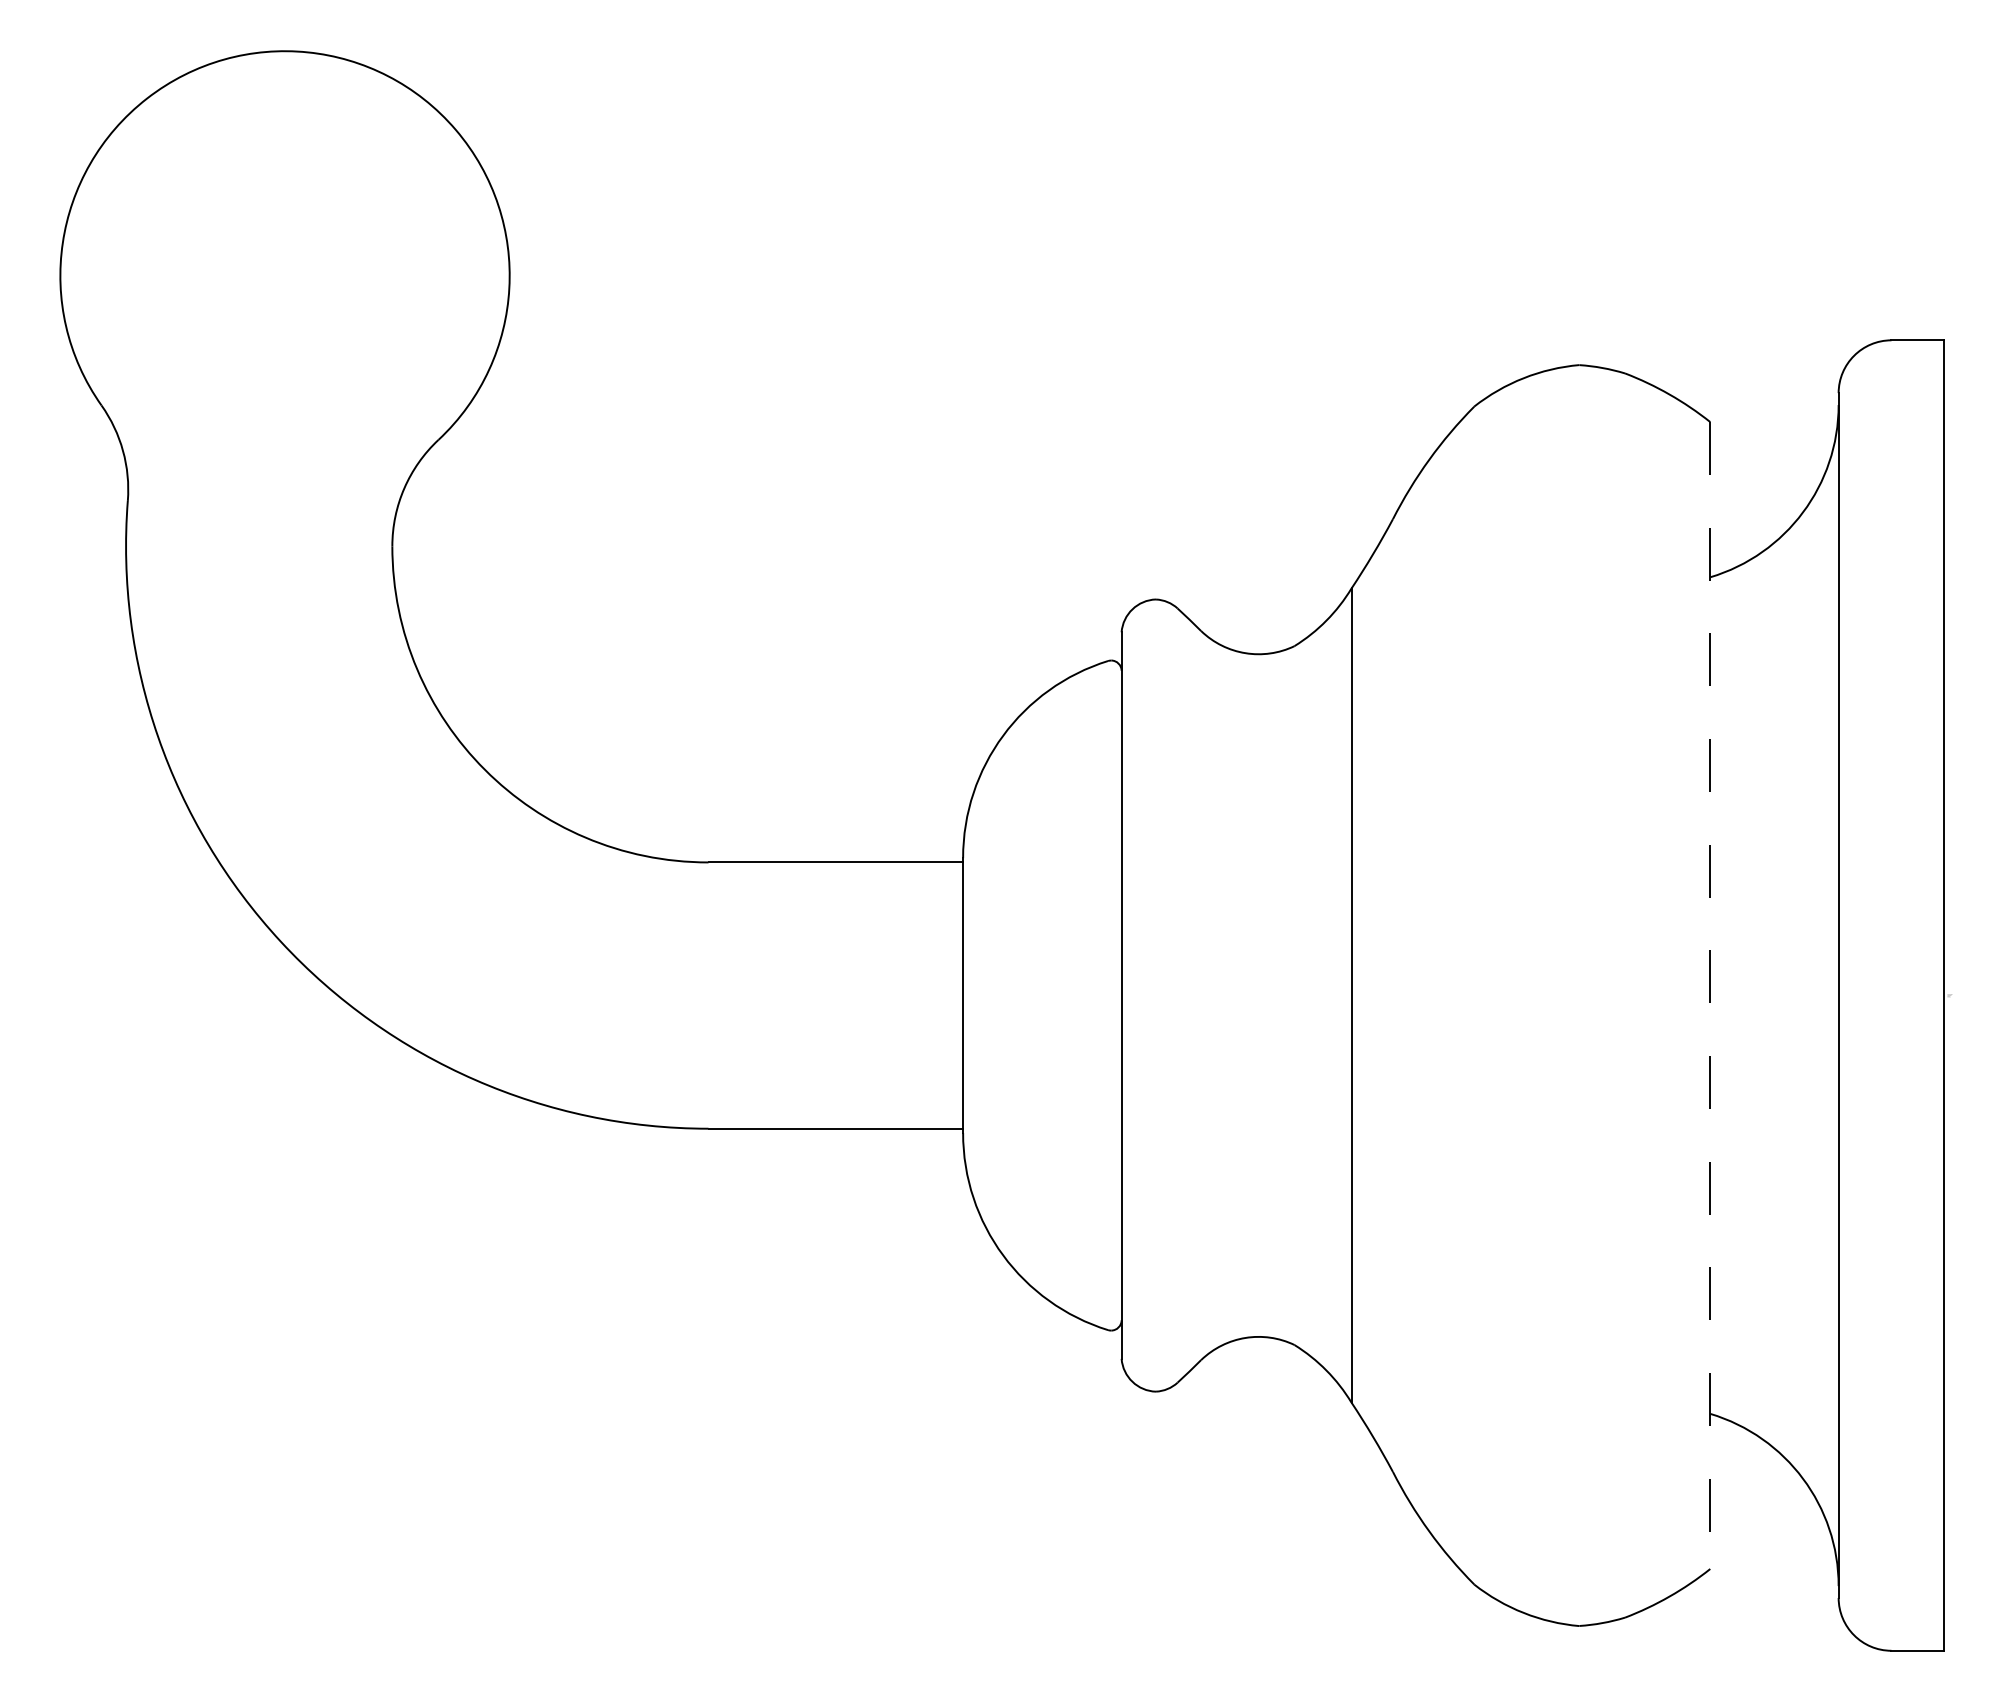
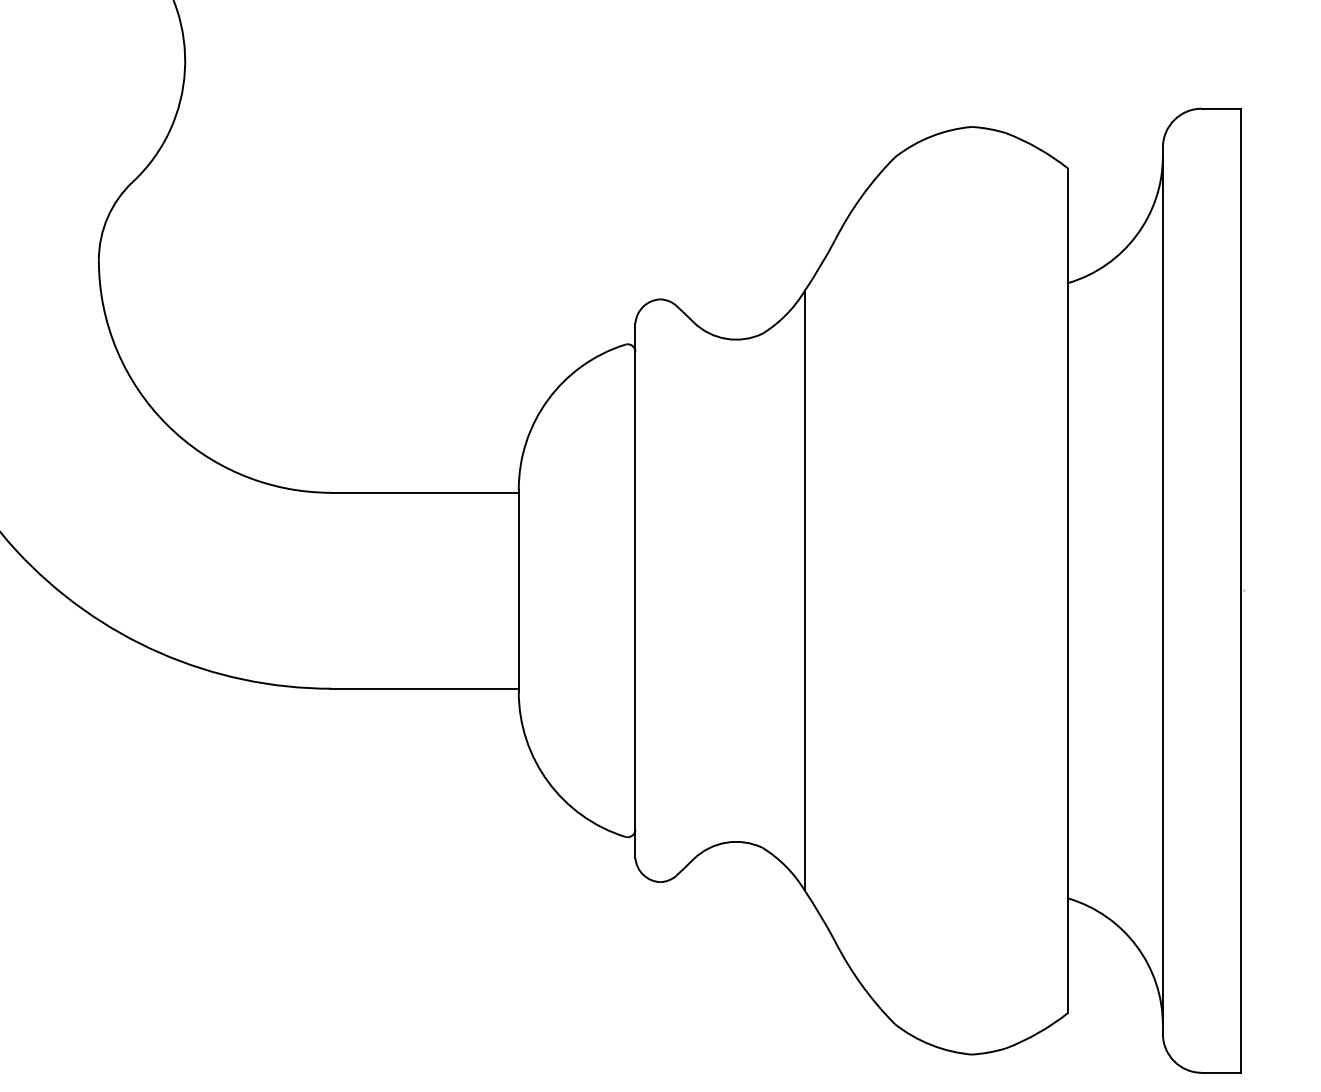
line: (1710, 996) -> (1068, 591), dashed -> solid

